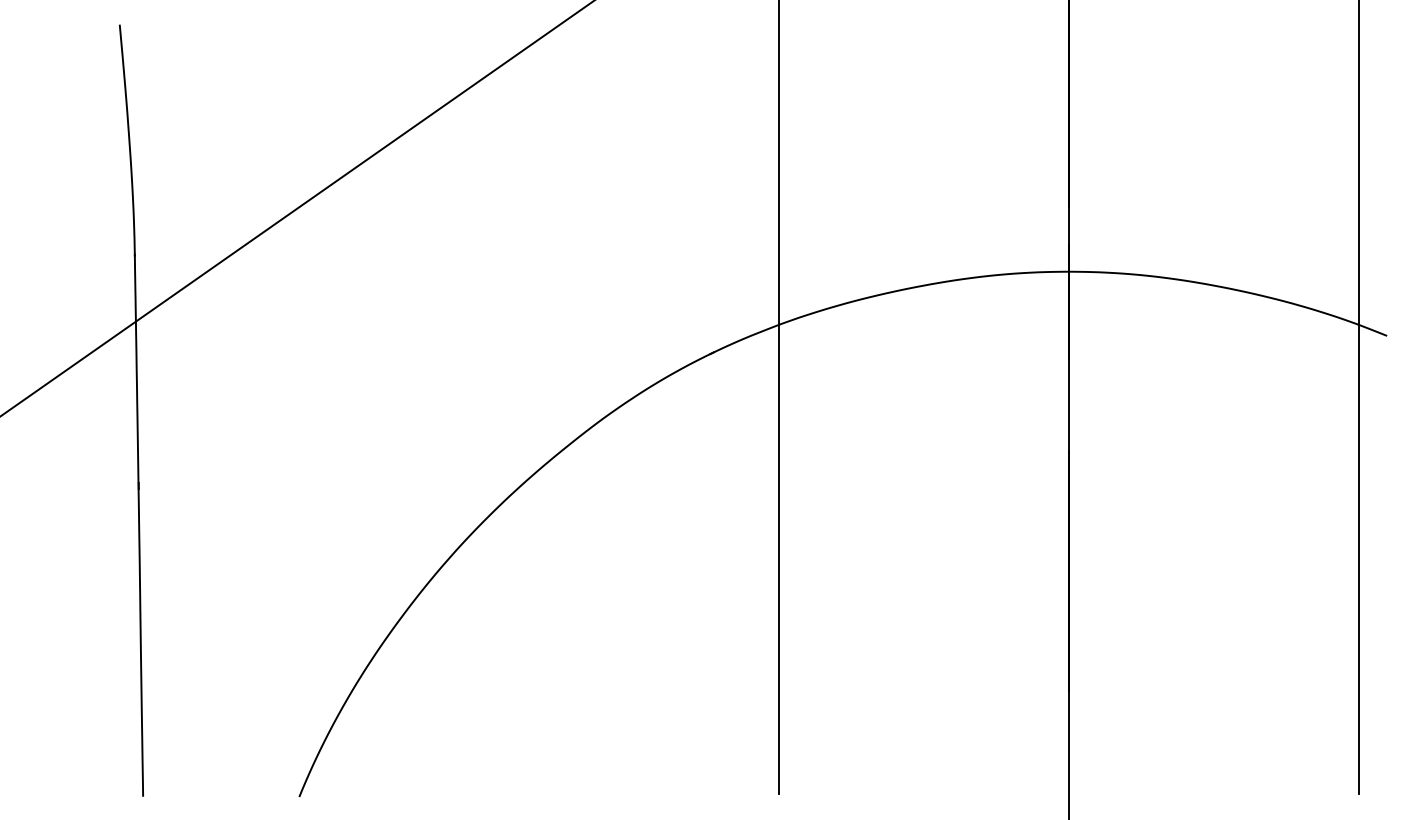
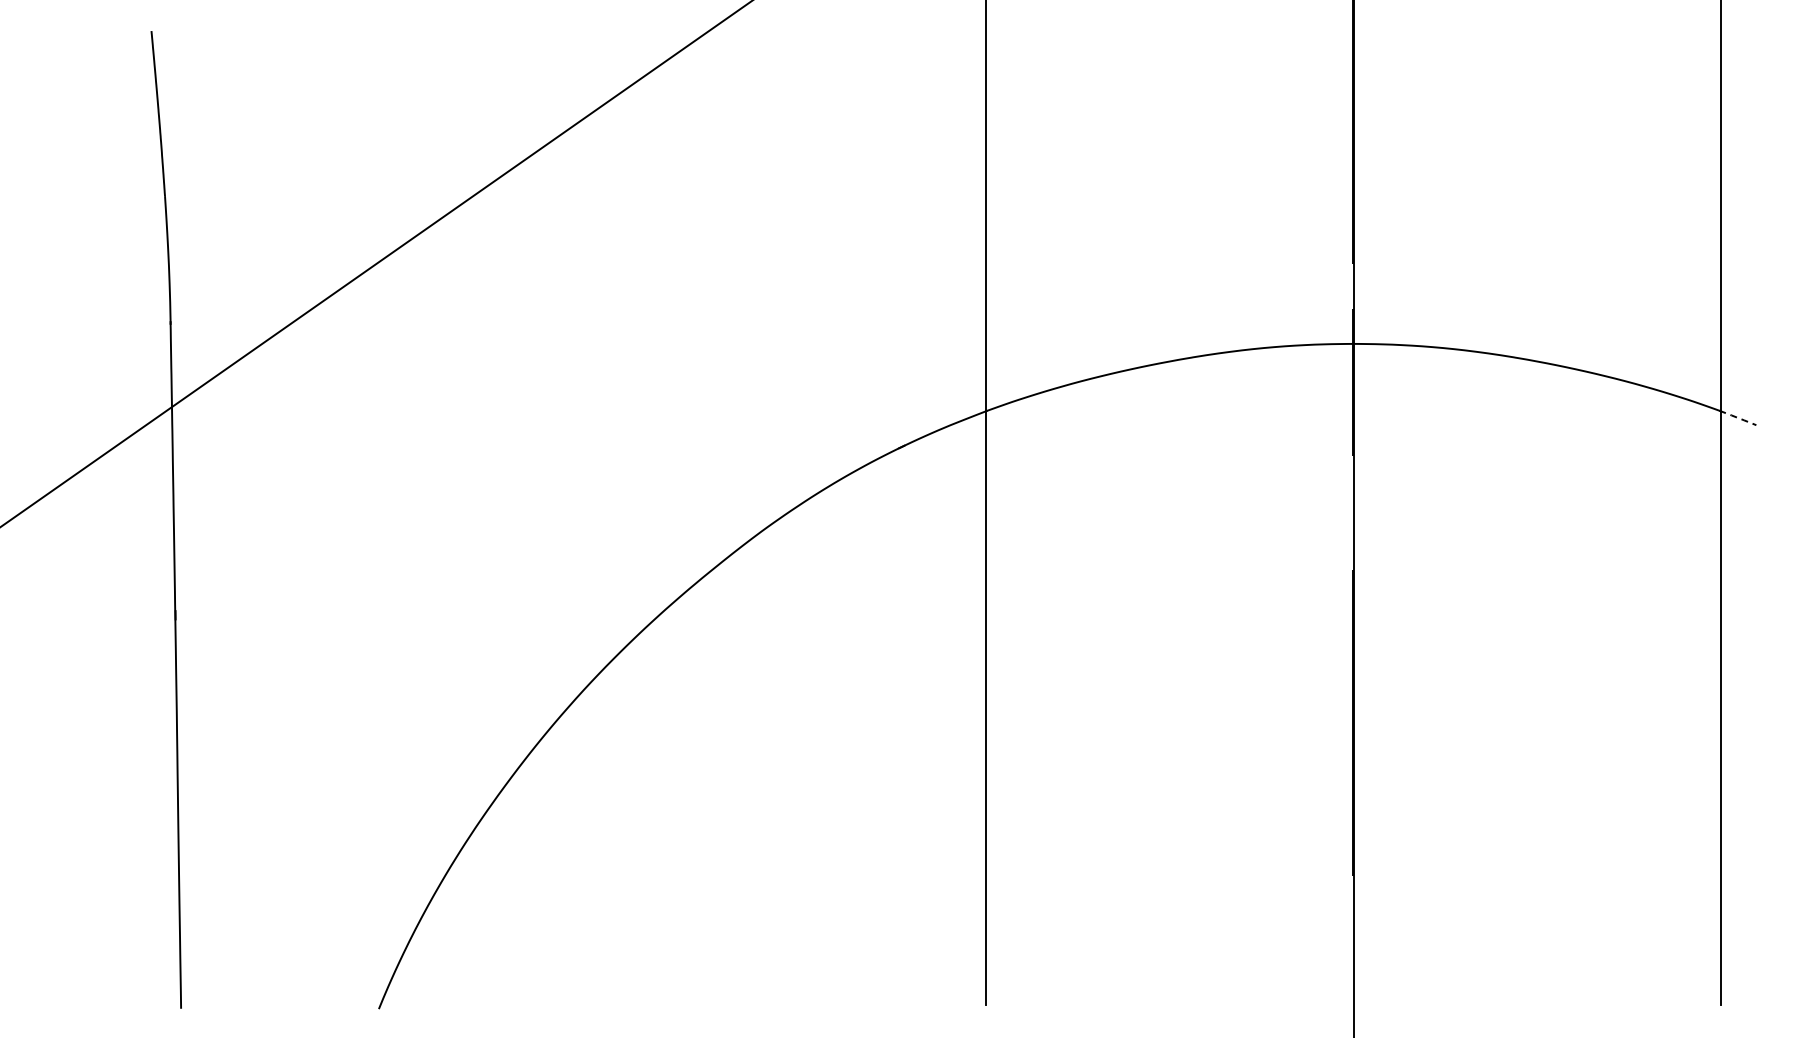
line: (1372, 329) -> (1737, 417), solid -> dashed

